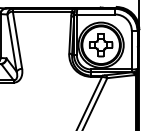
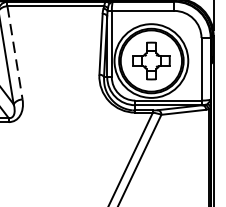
line: (17, 40) -> (15, 53), solid -> dashed

